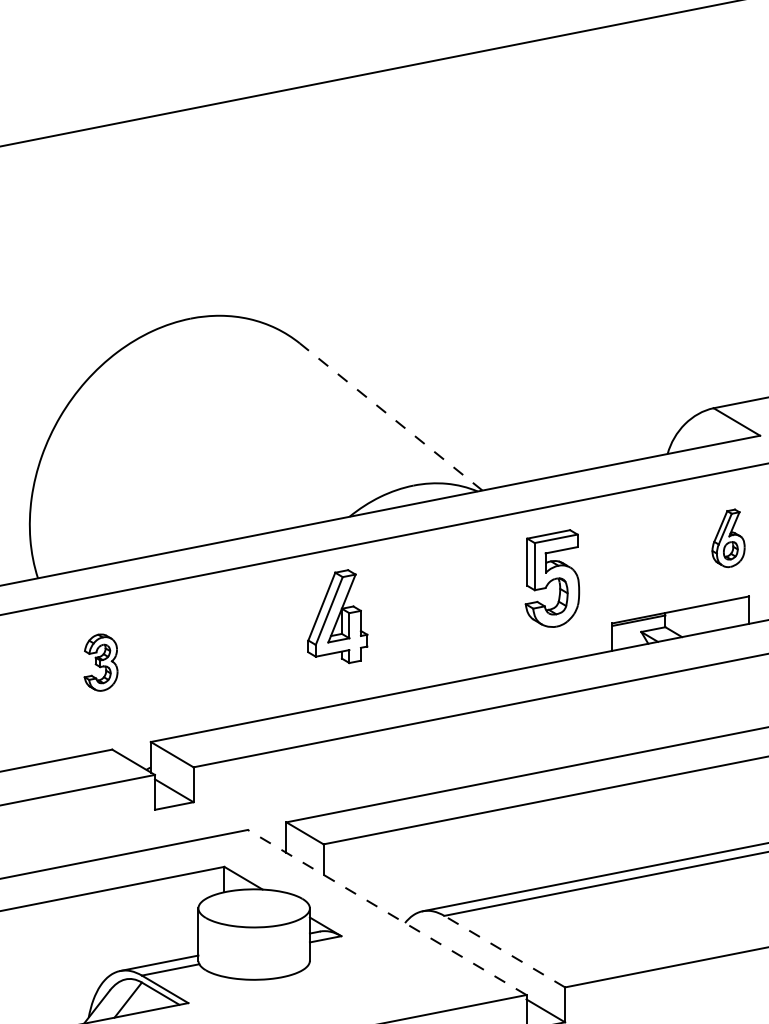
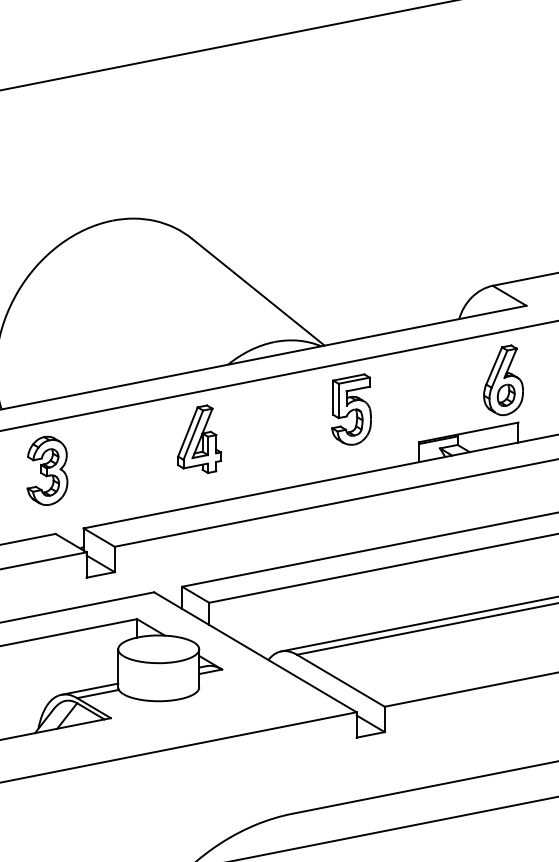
line: (390, 416) -> (257, 291), dashed -> solid
part: (728, 538) -> (503, 380), size x1.67
part: (552, 578) -> (351, 409), moved
part: (337, 615) -> (199, 438), moved
part: (101, 662) -> (47, 470), size x1.67
line: (387, 912) -> (255, 652), dashed -> solid
line: (504, 951) -> (340, 680), dashed -> solid

